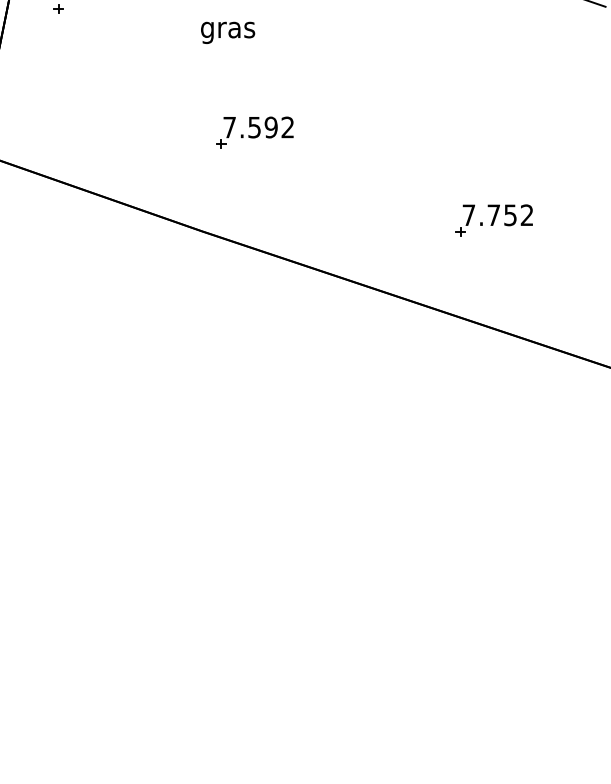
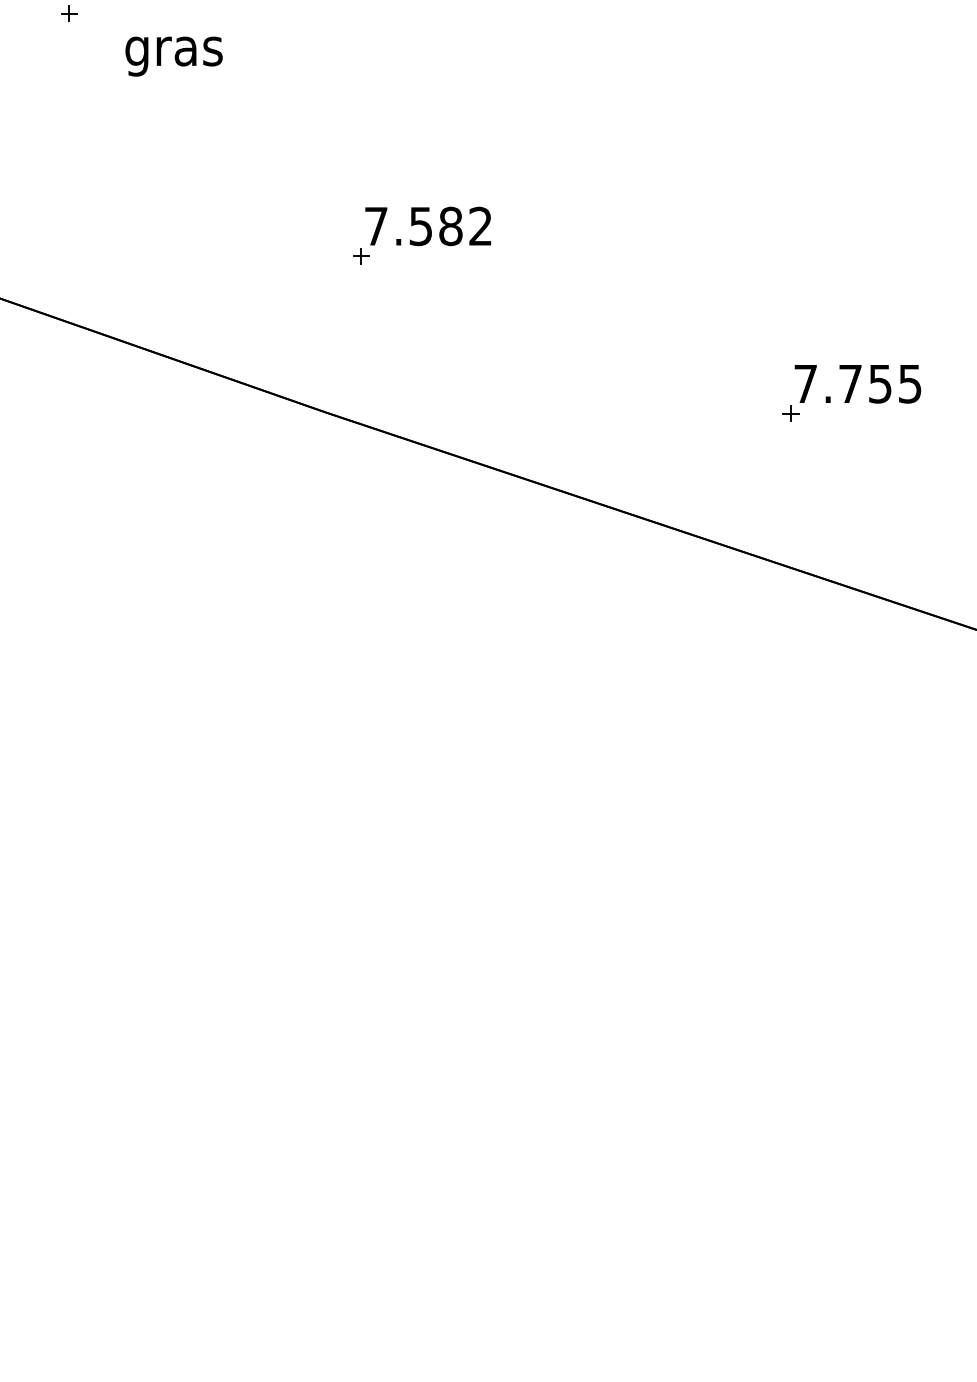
text: (228, 32) -> (174, 55), moved
text: (270, 127) -> (449, 226), 7.592 -> 7.582
text: (526, 215) -> (909, 384), 7.752 -> 7.755

